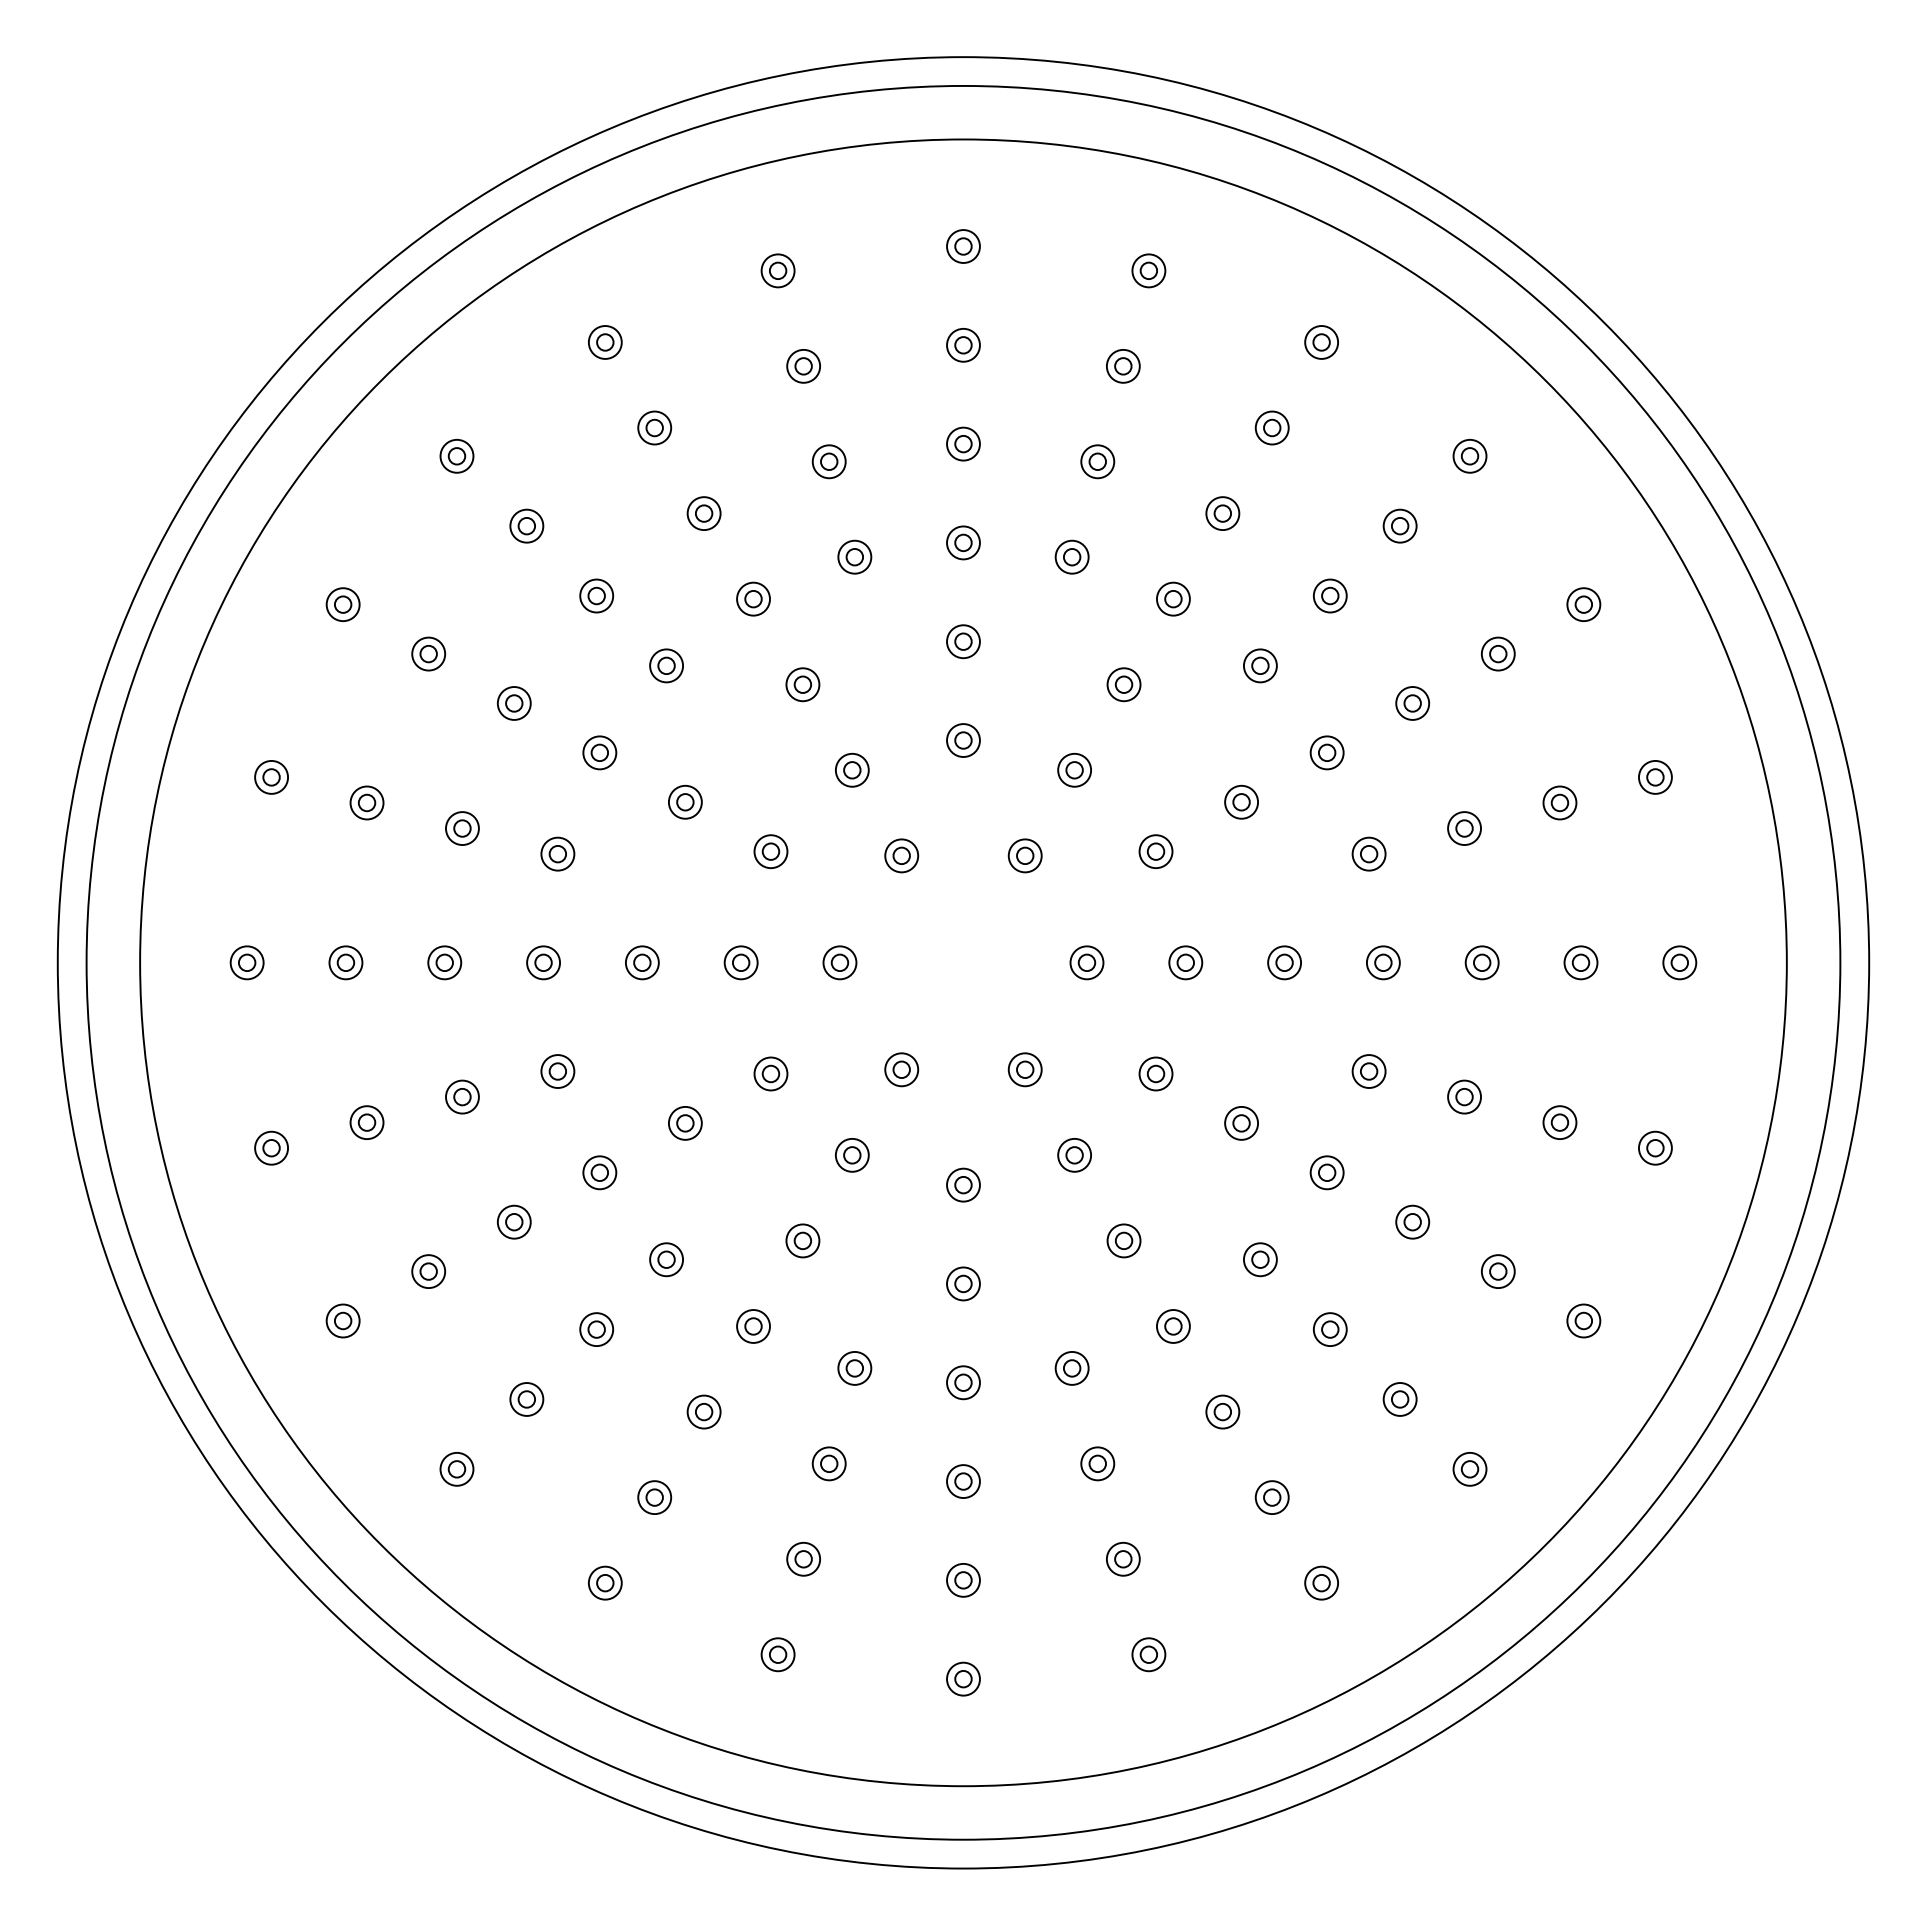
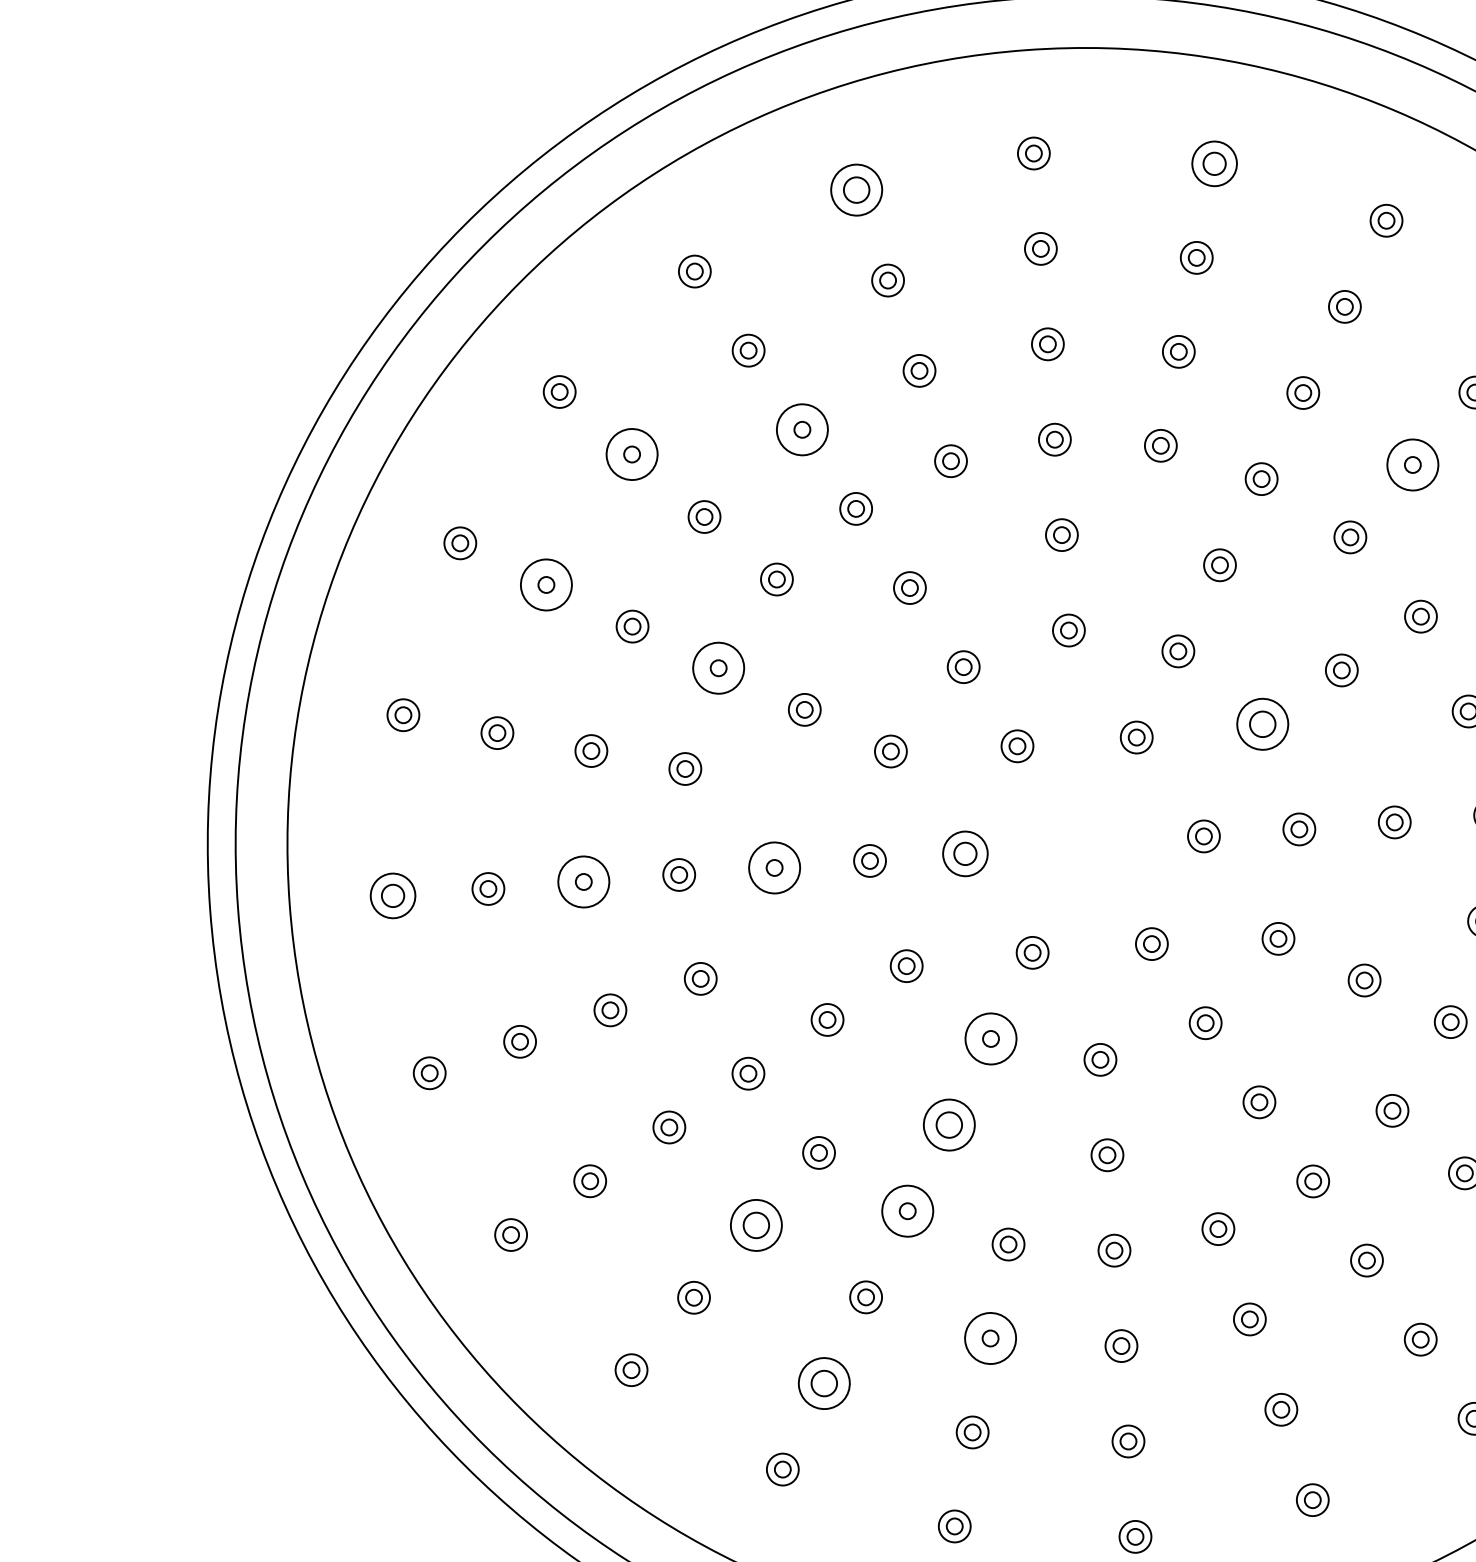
part: (777, 270) -> (856, 189), size x1.6
part: (1148, 270) -> (1214, 163), size x1.4
circle: (703, 513) -> (801, 429), size x1.6
circle: (526, 525) -> (631, 453), size x1.6
circle: (1329, 595) -> (1412, 464), size x1.6
circle: (428, 653) -> (546, 584), size x1.6
circle: (599, 752) -> (718, 667), size x1.6
part: (1155, 851) -> (1262, 724), size x1.6
part: (246, 962) -> (392, 895), size x1.4
circle: (444, 962) -> (583, 881), size x1.6
circle: (641, 962) -> (773, 867), size x1.6
part: (839, 962) -> (964, 853), size x1.4
circle: (851, 1154) -> (990, 1038), size x1.6
part: (802, 1240) -> (948, 1124), size x1.6
circle: (753, 1326) -> (907, 1211), size x1.6
part: (596, 1329) -> (756, 1225), size x1.6
circle: (828, 1463) -> (989, 1338), size x1.6
part: (654, 1497) -> (824, 1383), size x1.6

